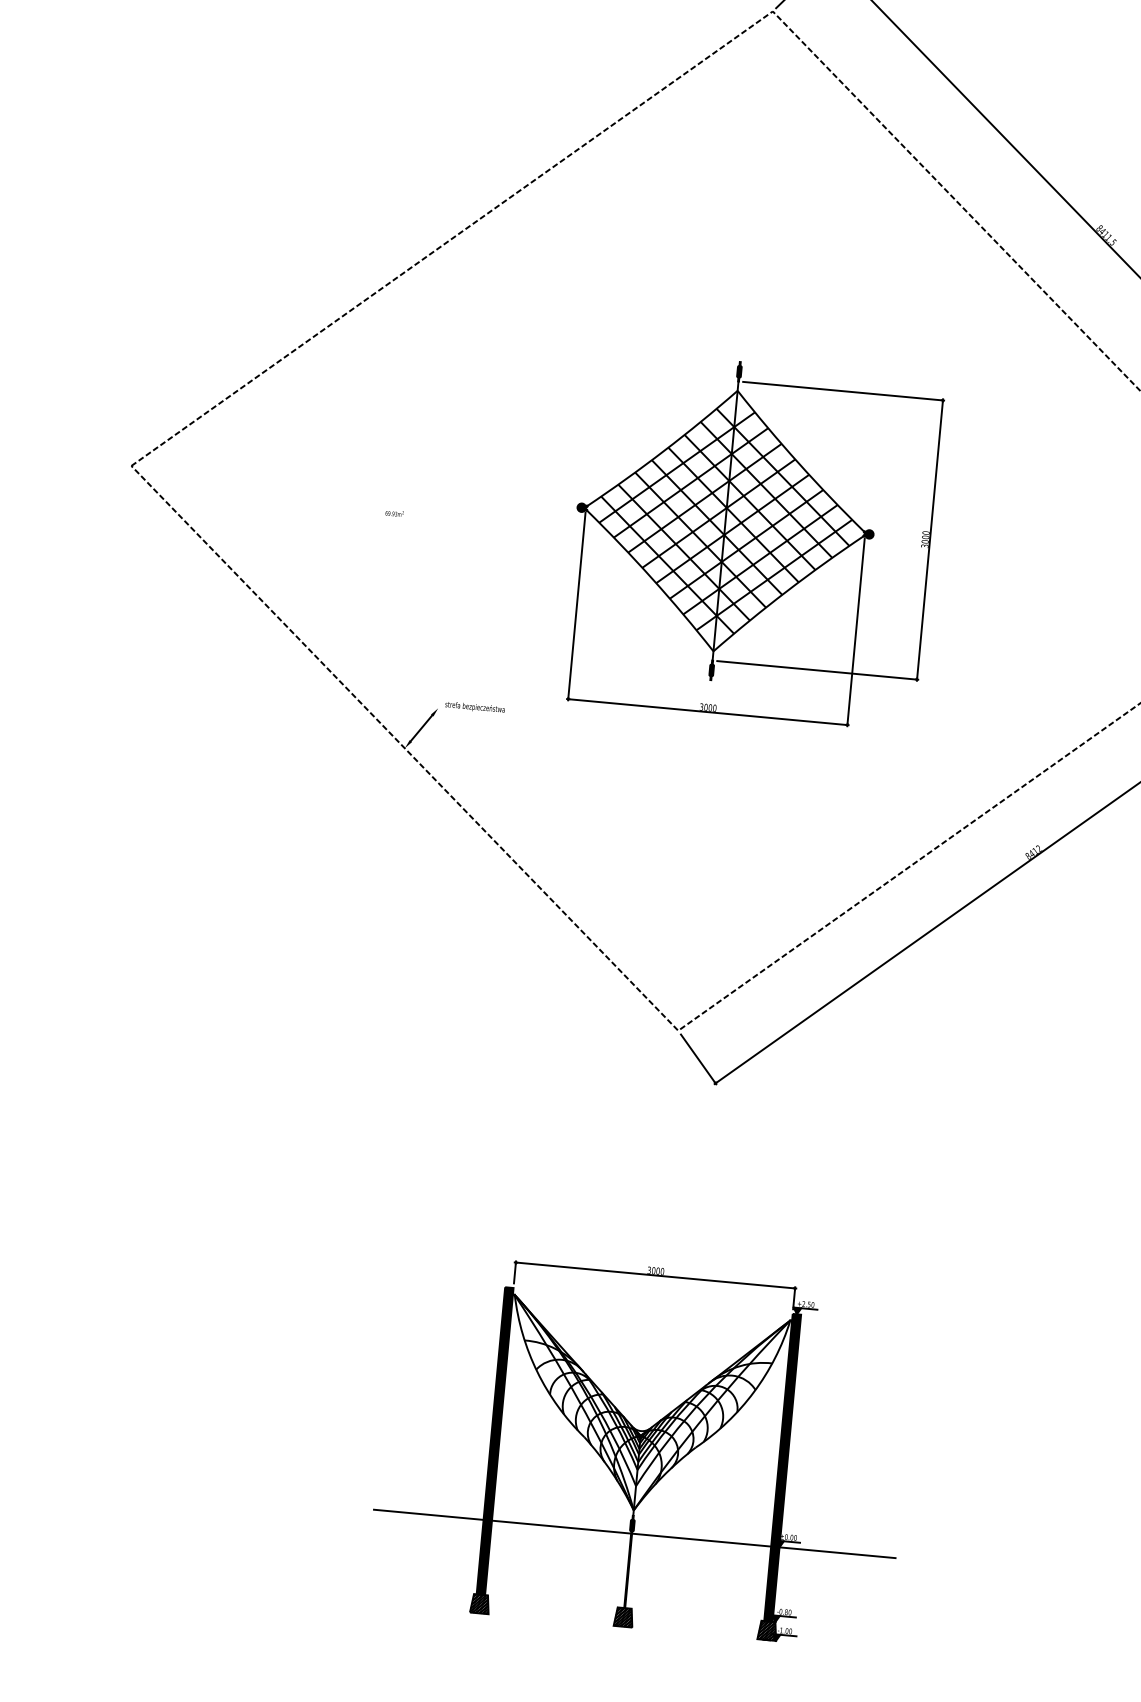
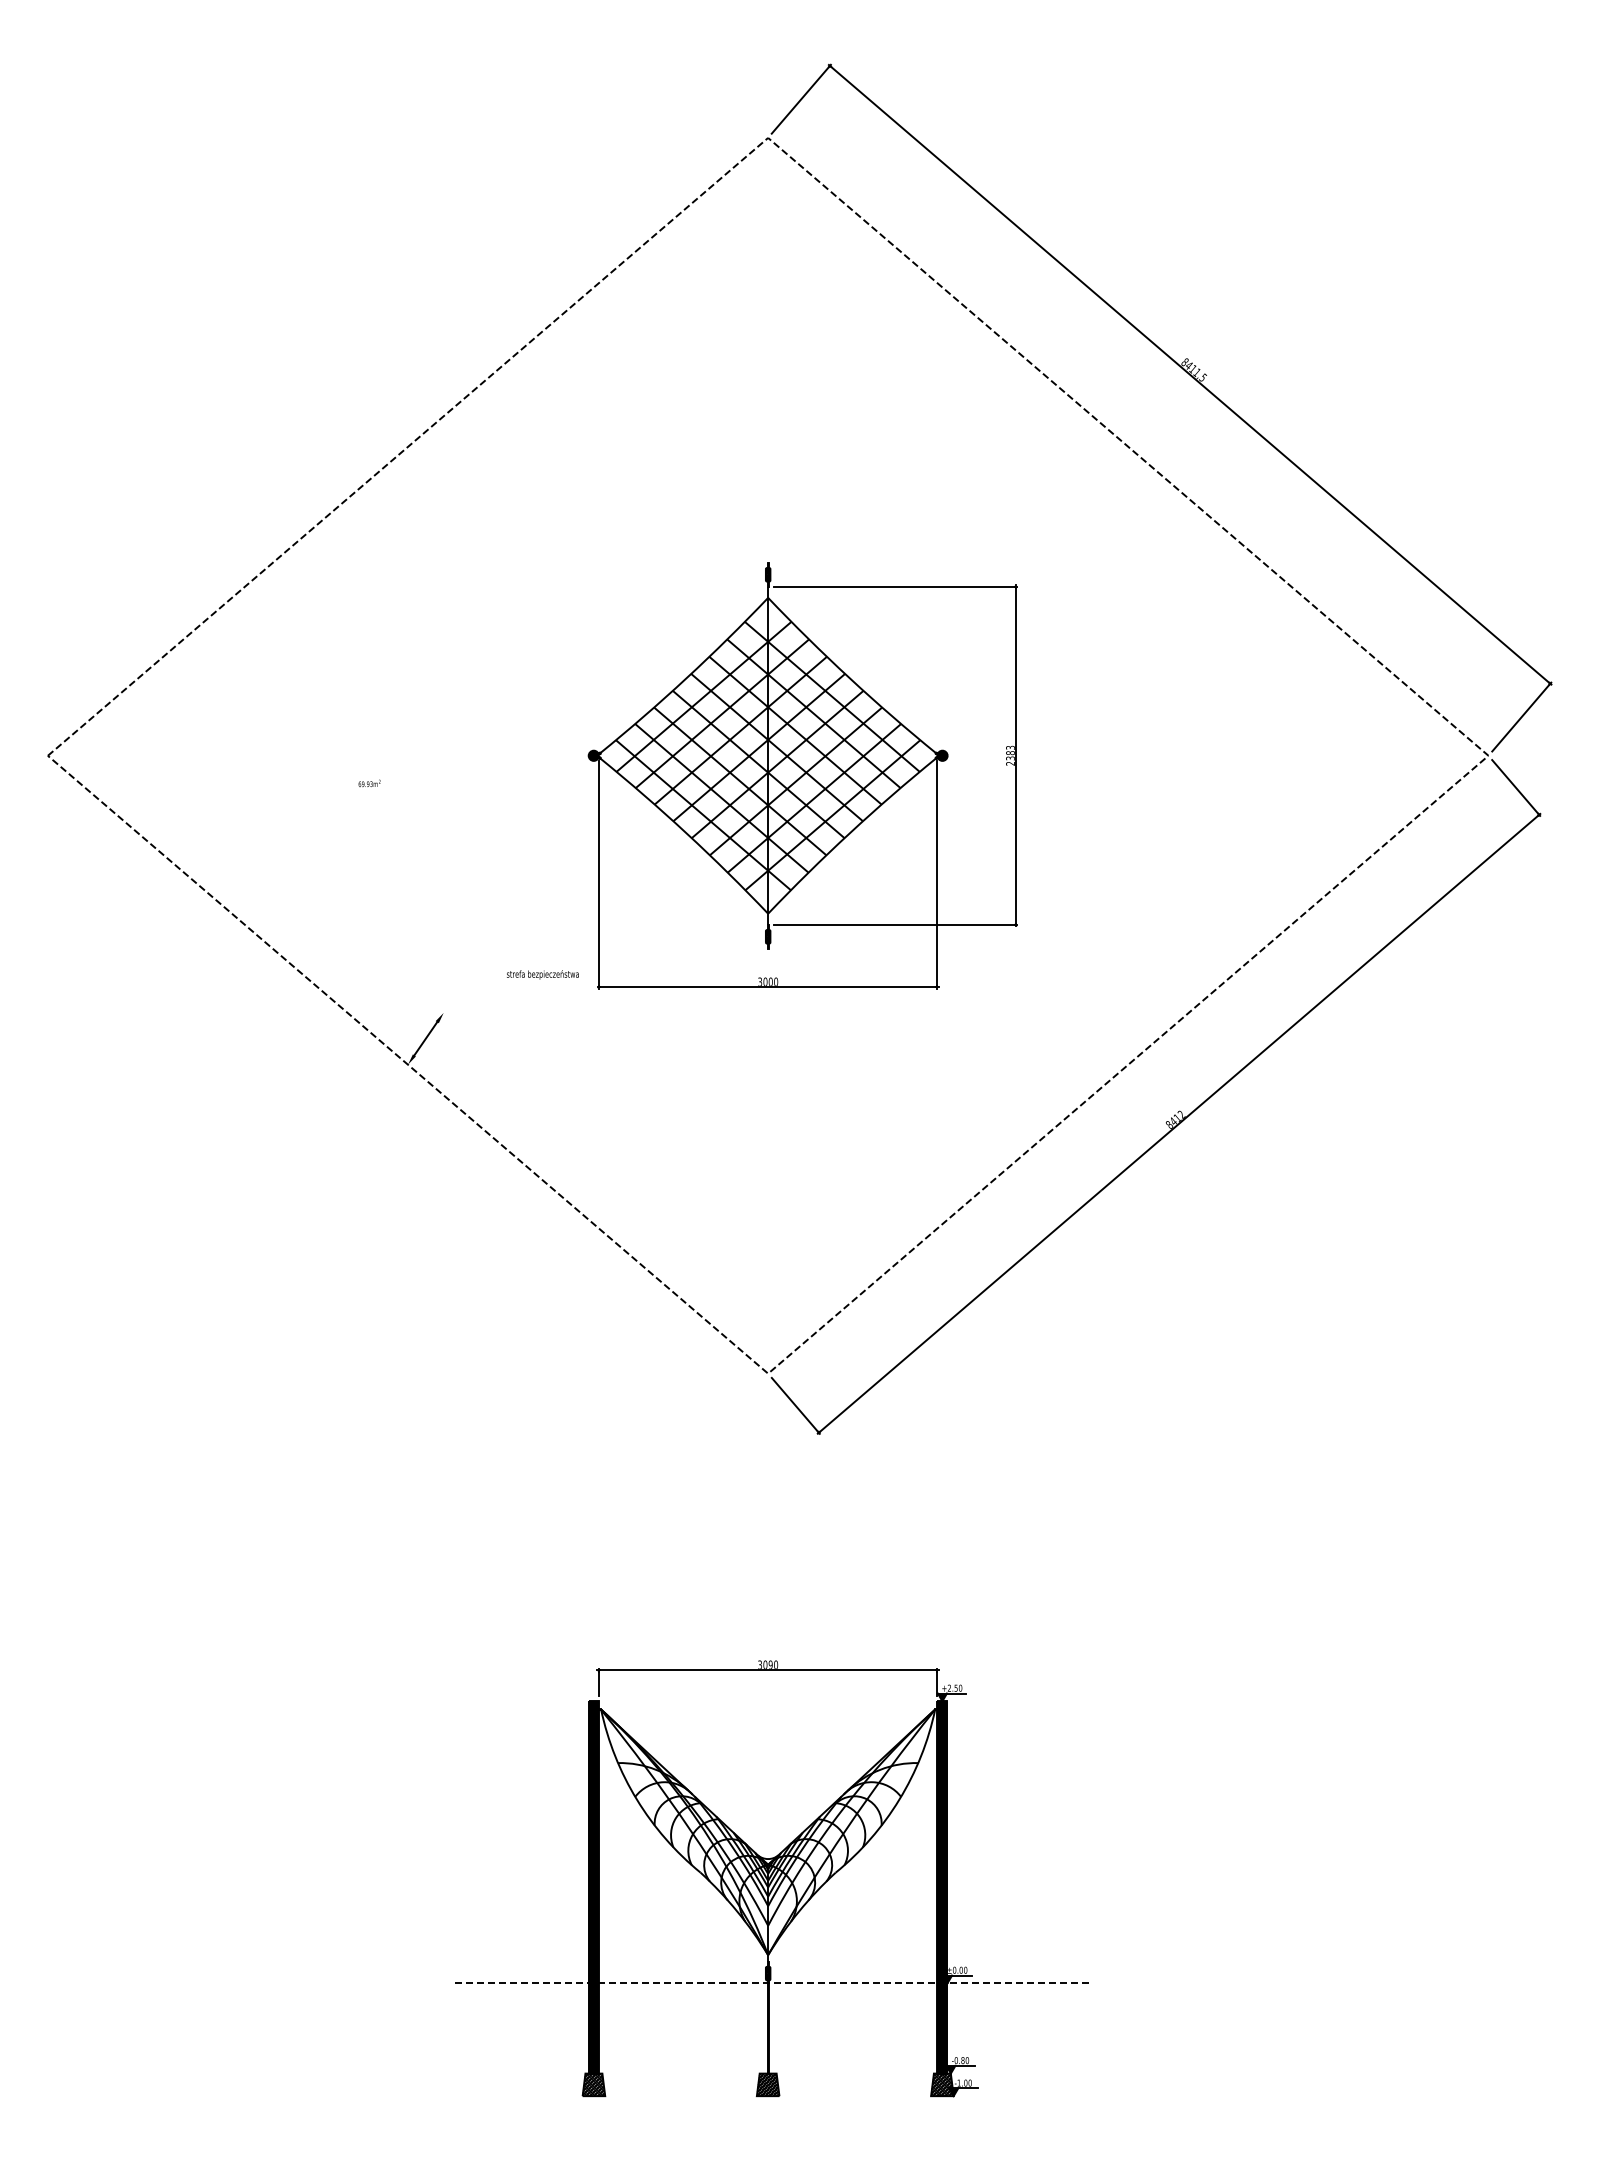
text: (925, 539) -> (1010, 755), 3000 -> 2383
text: (474, 707) -> (542, 974), moved
text: (657, 1270) -> (770, 1664), 3000 -> 3090
line: (635, 1534) -> (772, 1983), solid -> dashed

